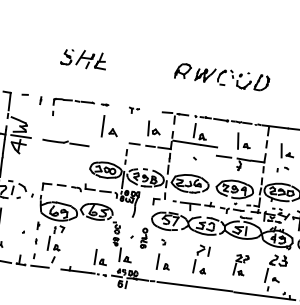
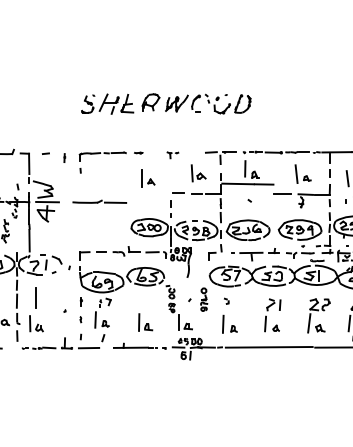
part: (222, 77) -> (196, 103), moved
part: (110, 127) -> (148, 178), size x0.71
part: (101, 257) -> (145, 322), moved
part: (240, 265) -> (318, 315), size x1.43

